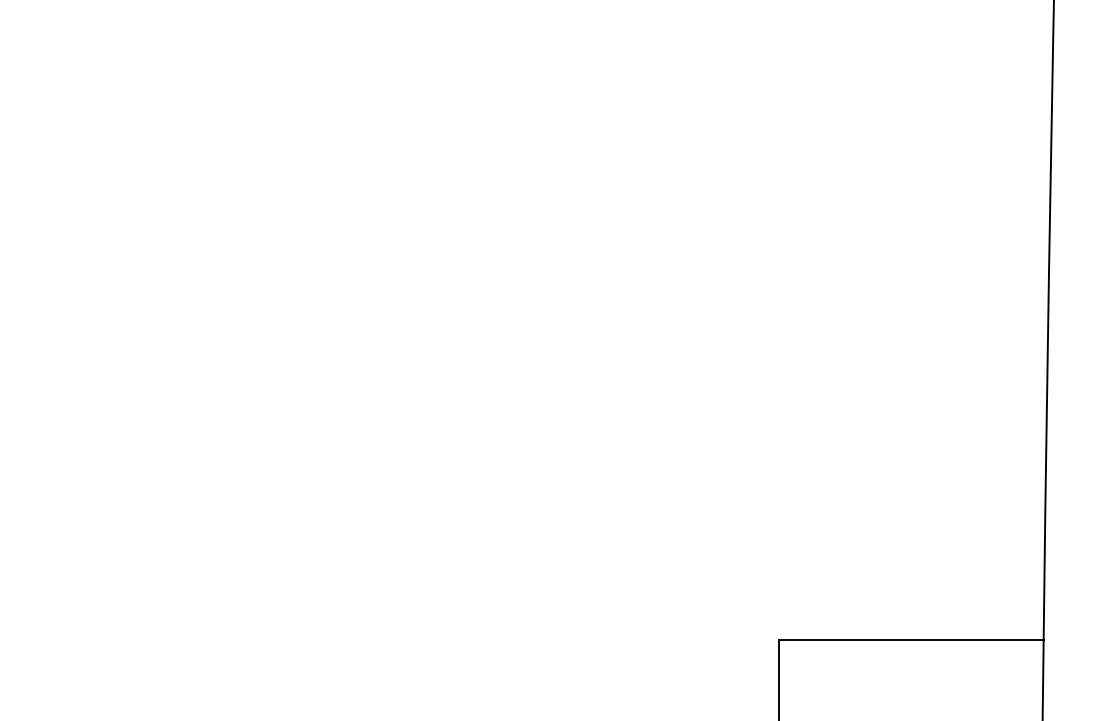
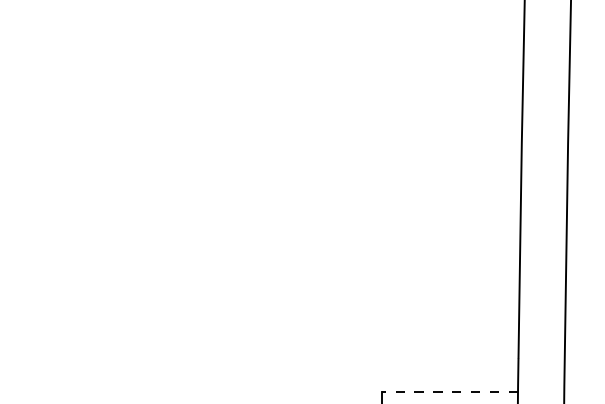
line: (911, 640) -> (450, 392), solid -> dashed

